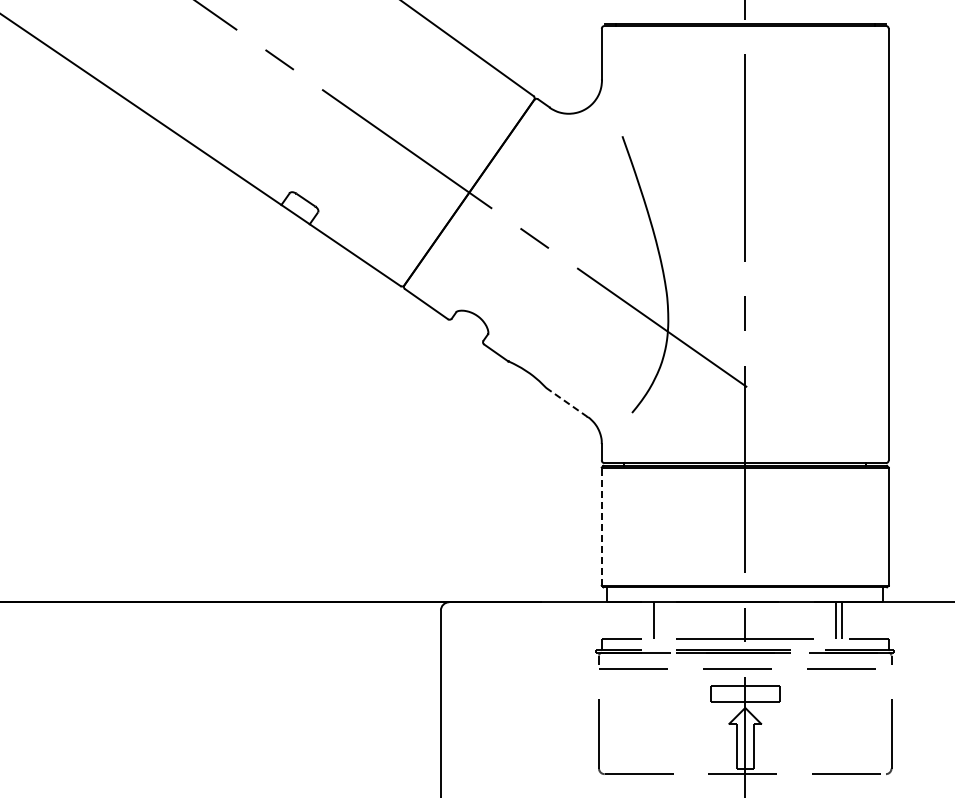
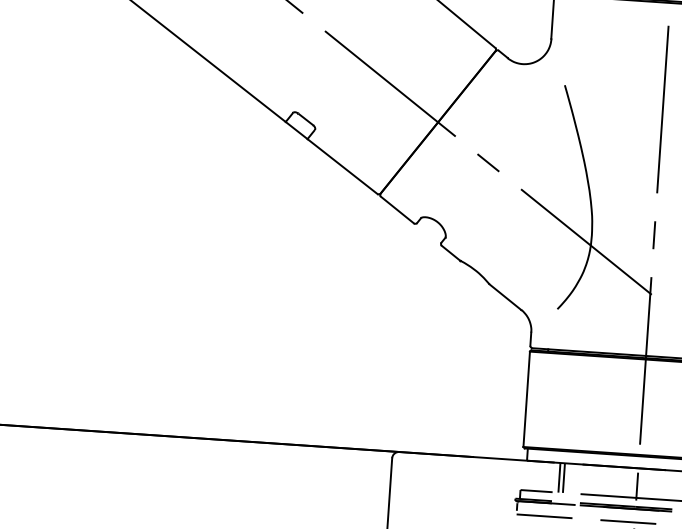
line: (566, 402) -> (505, 297), dashed -> solid
line: (601, 526) -> (526, 399), dashed -> solid
line: (648, 620) -> (559, 477), added

